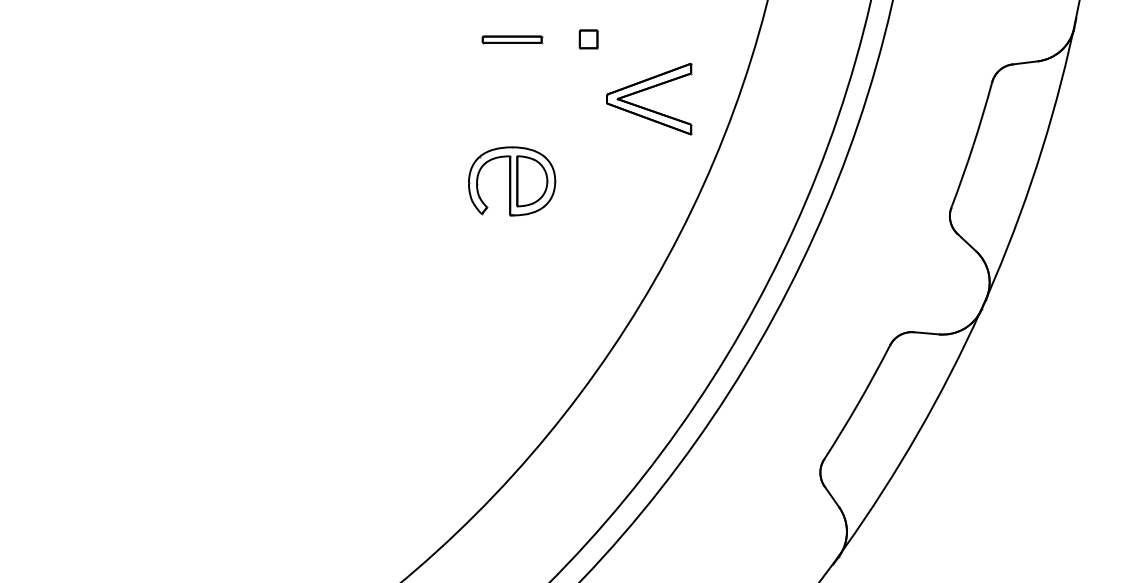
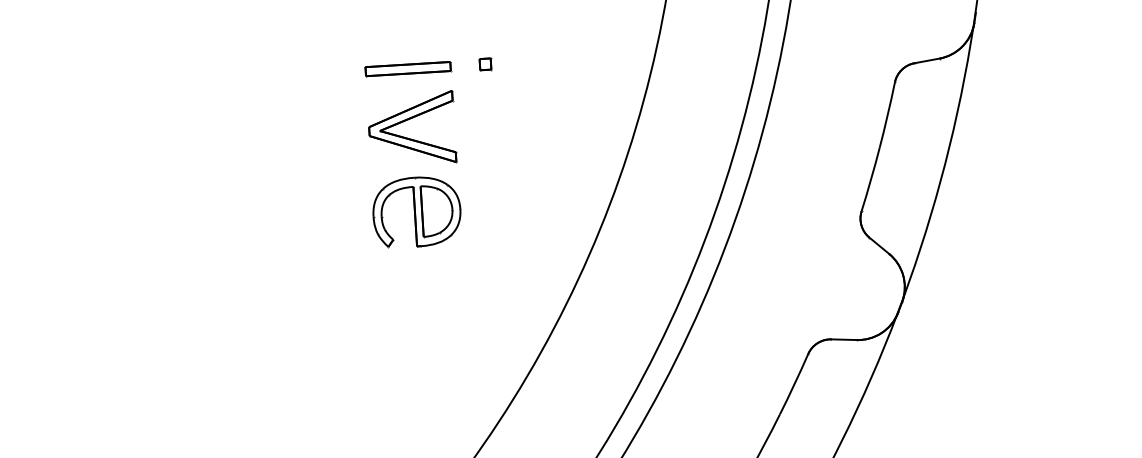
part: (512, 39) -> (408, 68), size x1.43
part: (588, 39) -> (485, 64), size x0.62
part: (646, 90) -> (408, 120), moved

